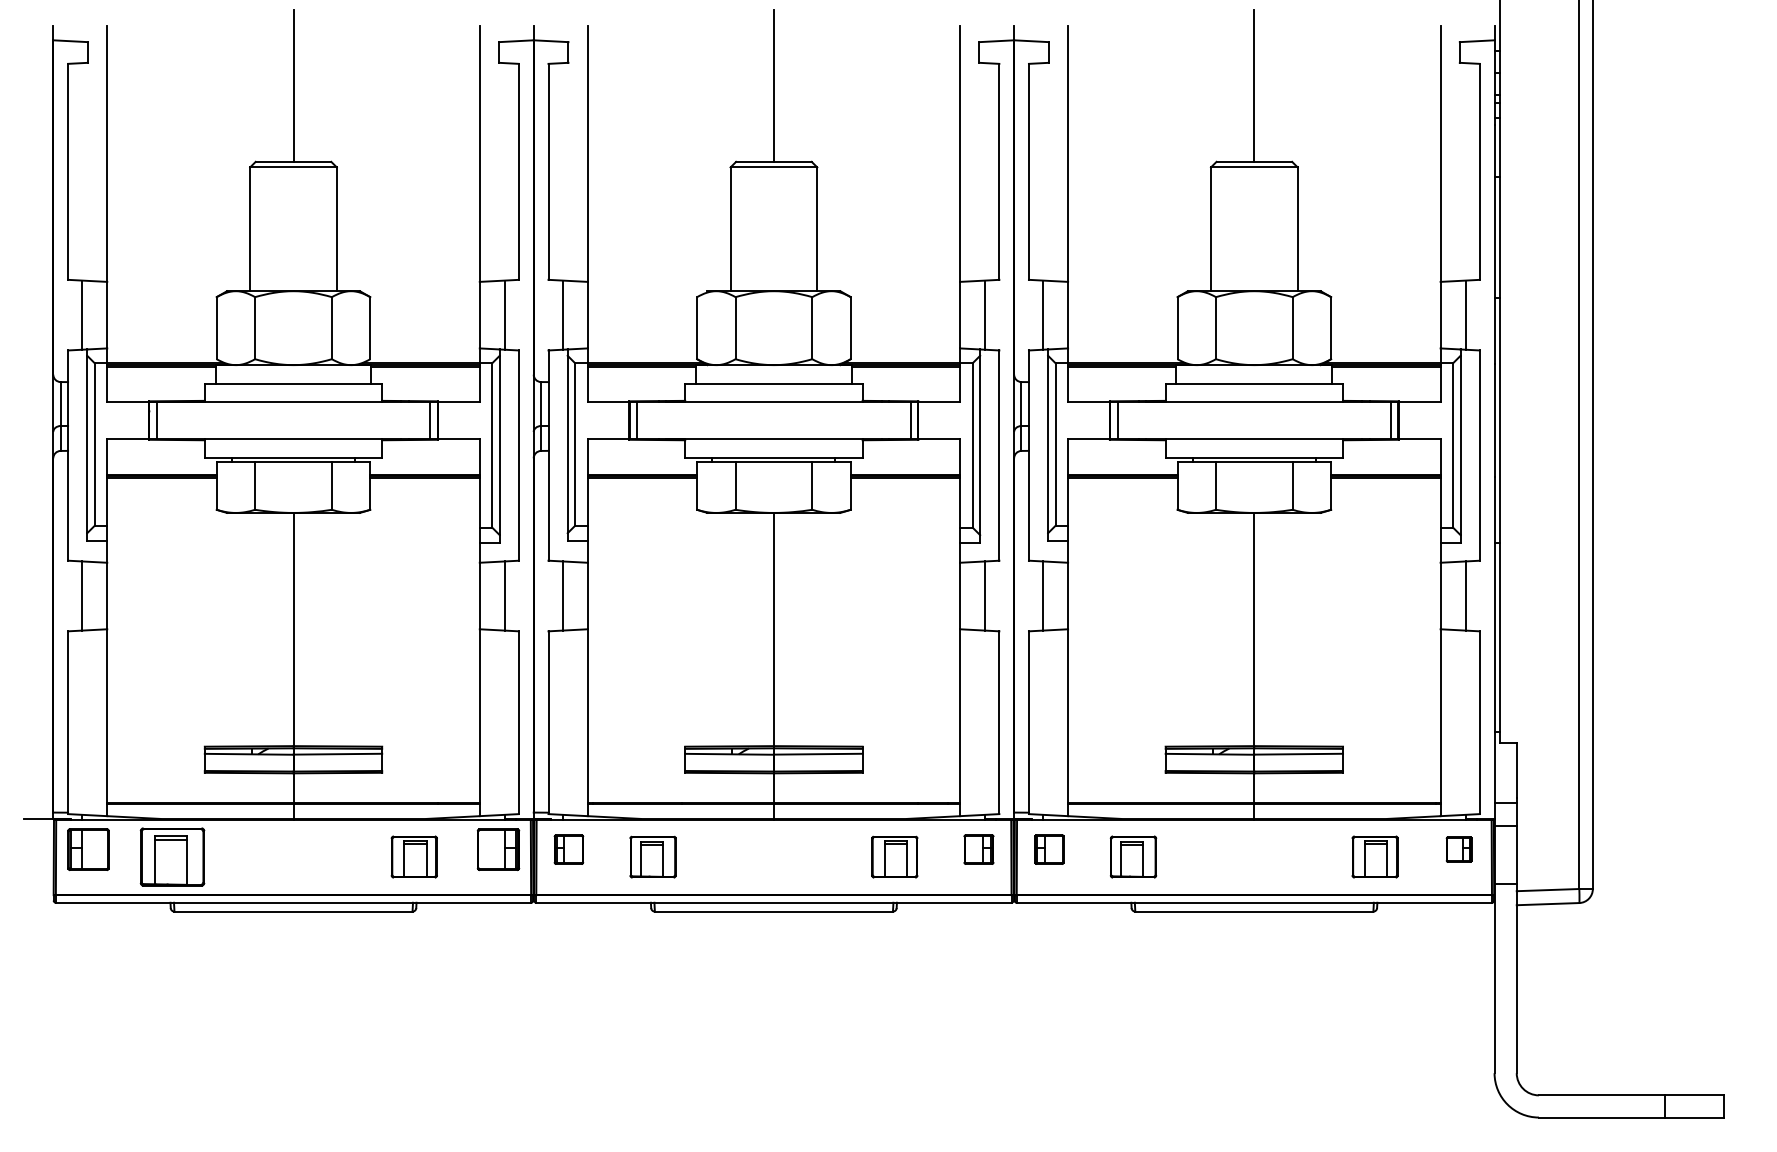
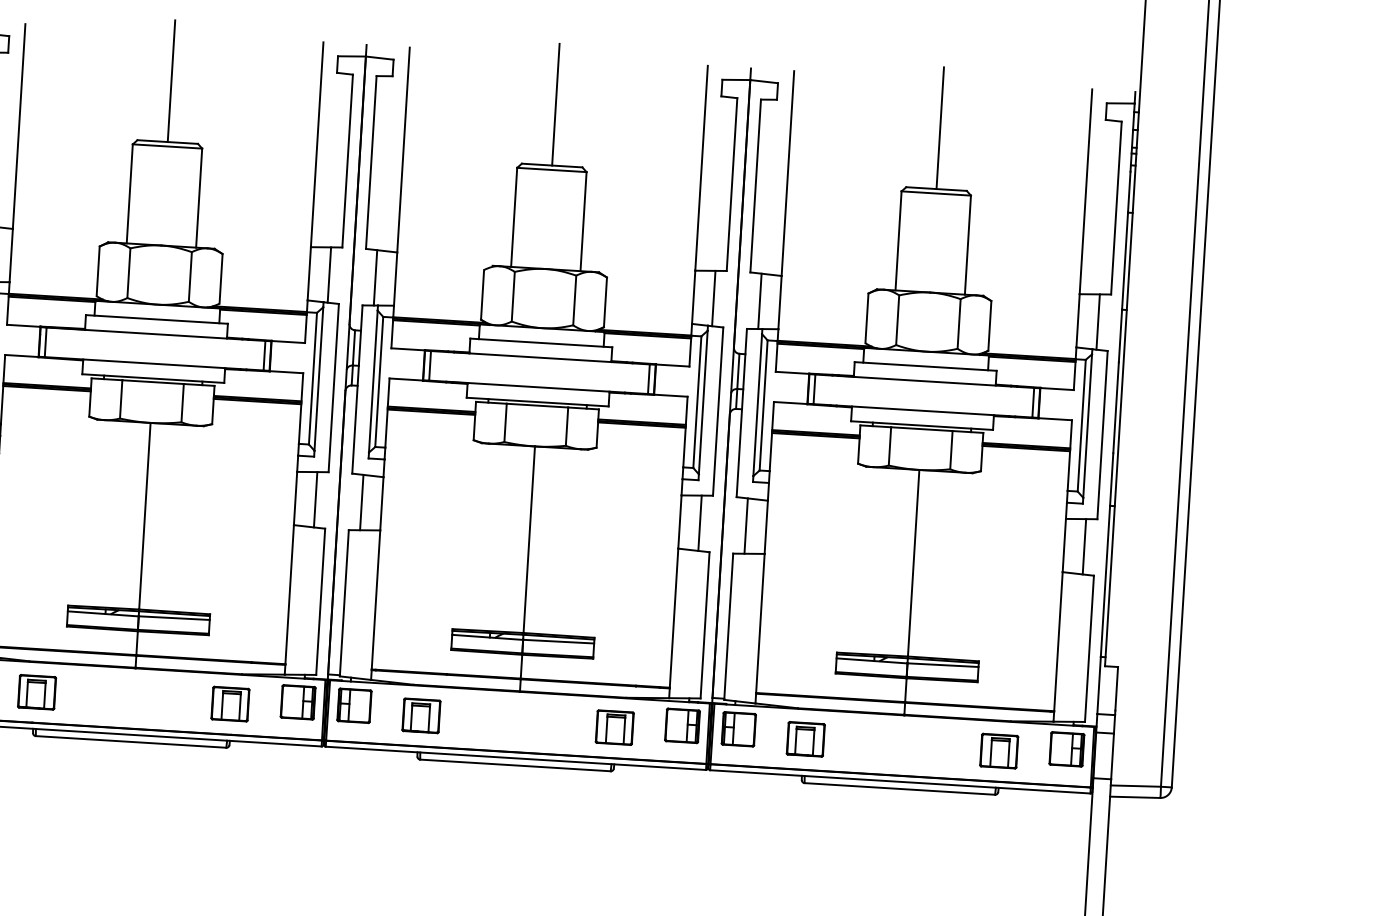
part: (568, 849) -> (354, 705), size x1.43
part: (978, 849) -> (682, 725), size x1.43
part: (1049, 849) -> (738, 729), size x1.43
part: (1458, 849) -> (1066, 749), size x1.67
part: (172, 856) -> (36, 691), size x0.71

